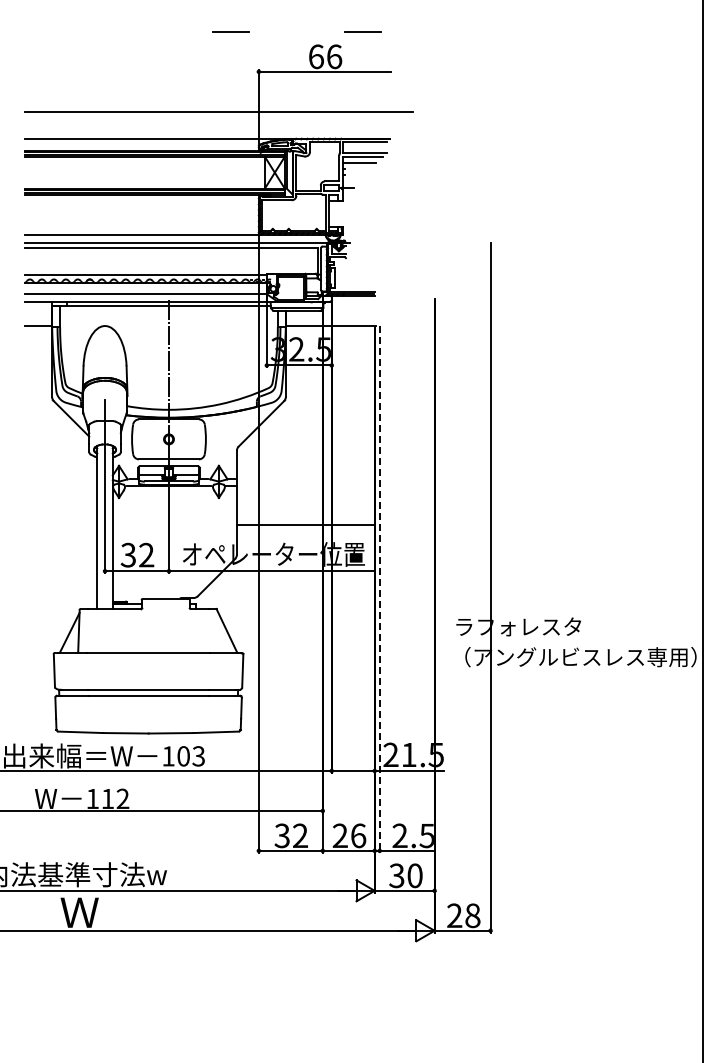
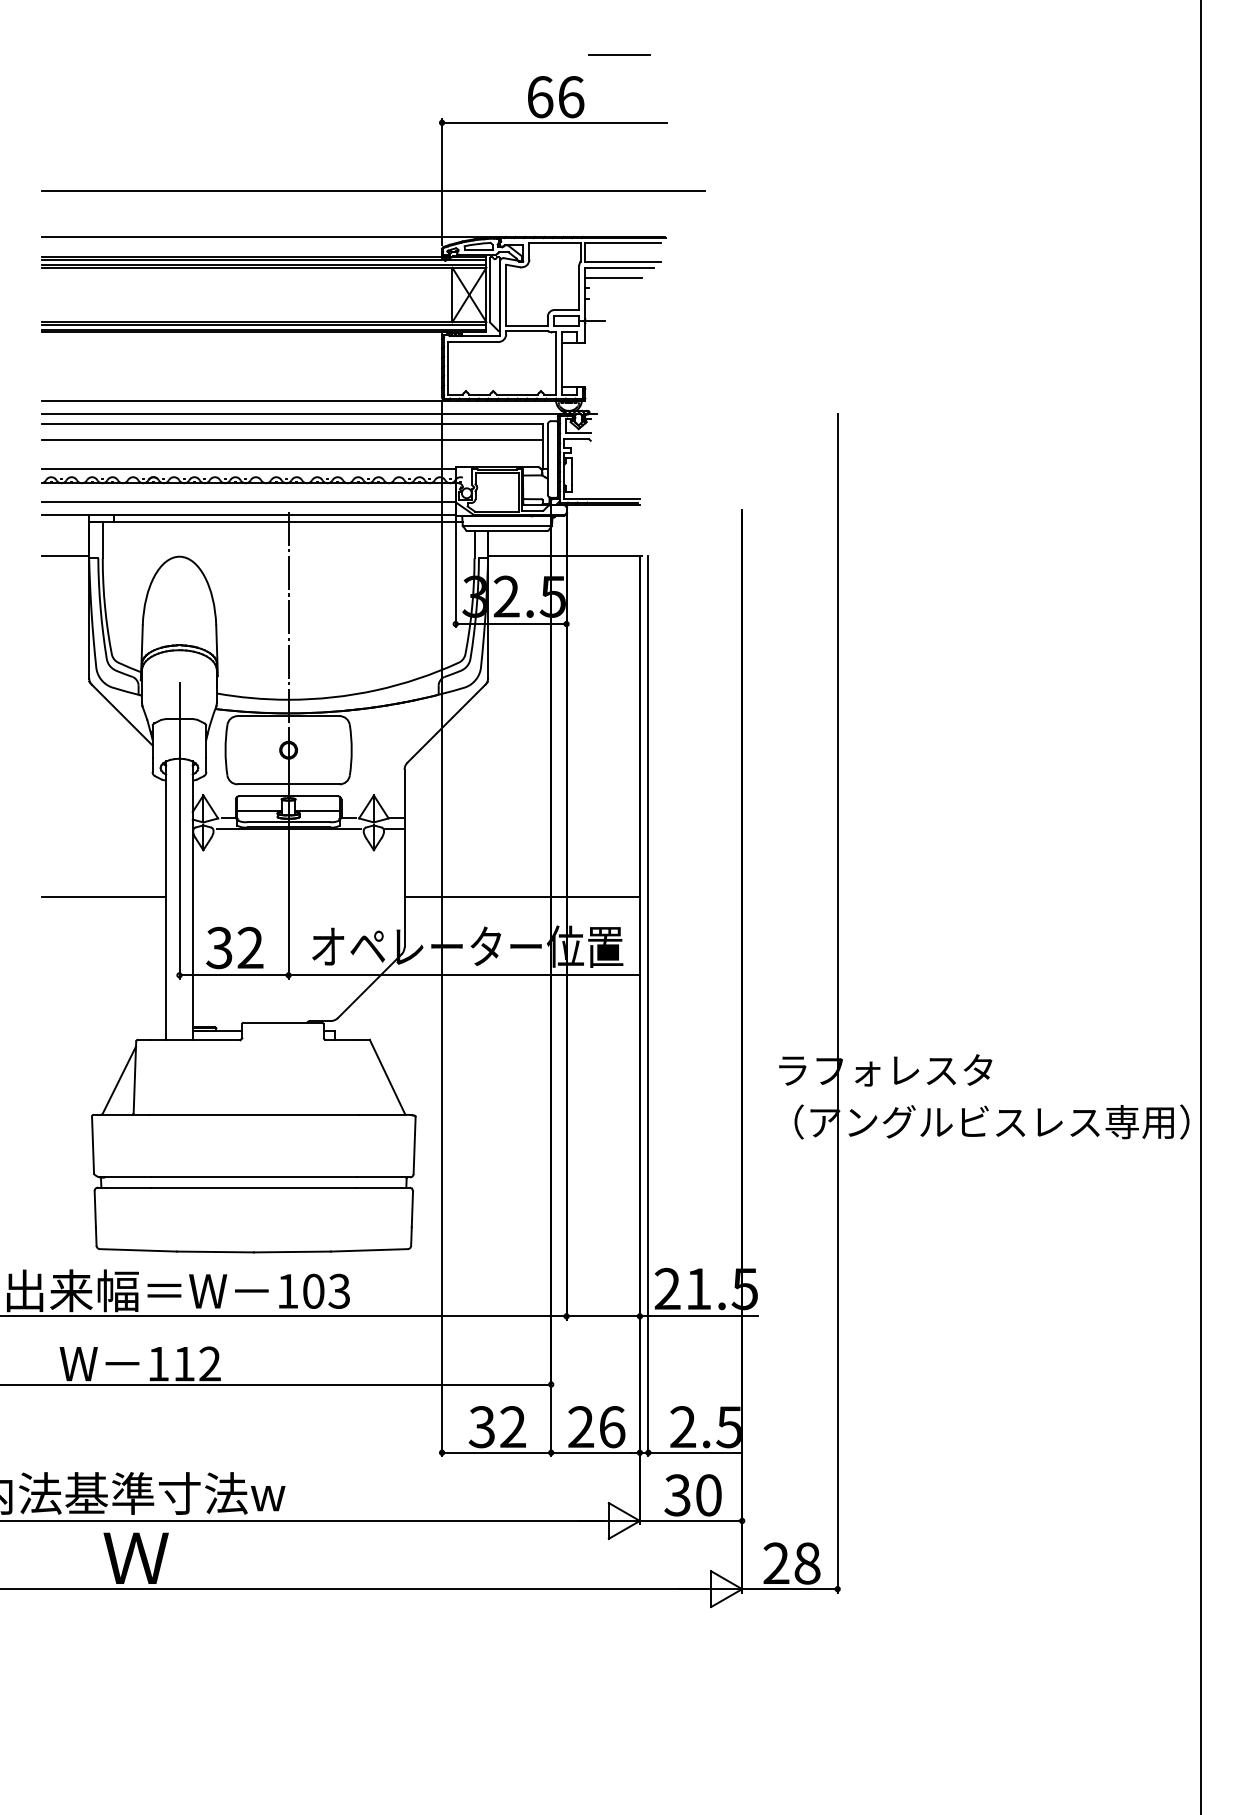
line: (230, 31) -> (393, 53), removed
line: (170, 257) -> (291, 439), added
line: (60, 525) -> (103, 897), added
line: (379, 589) -> (648, 1006), dashed -> solid

